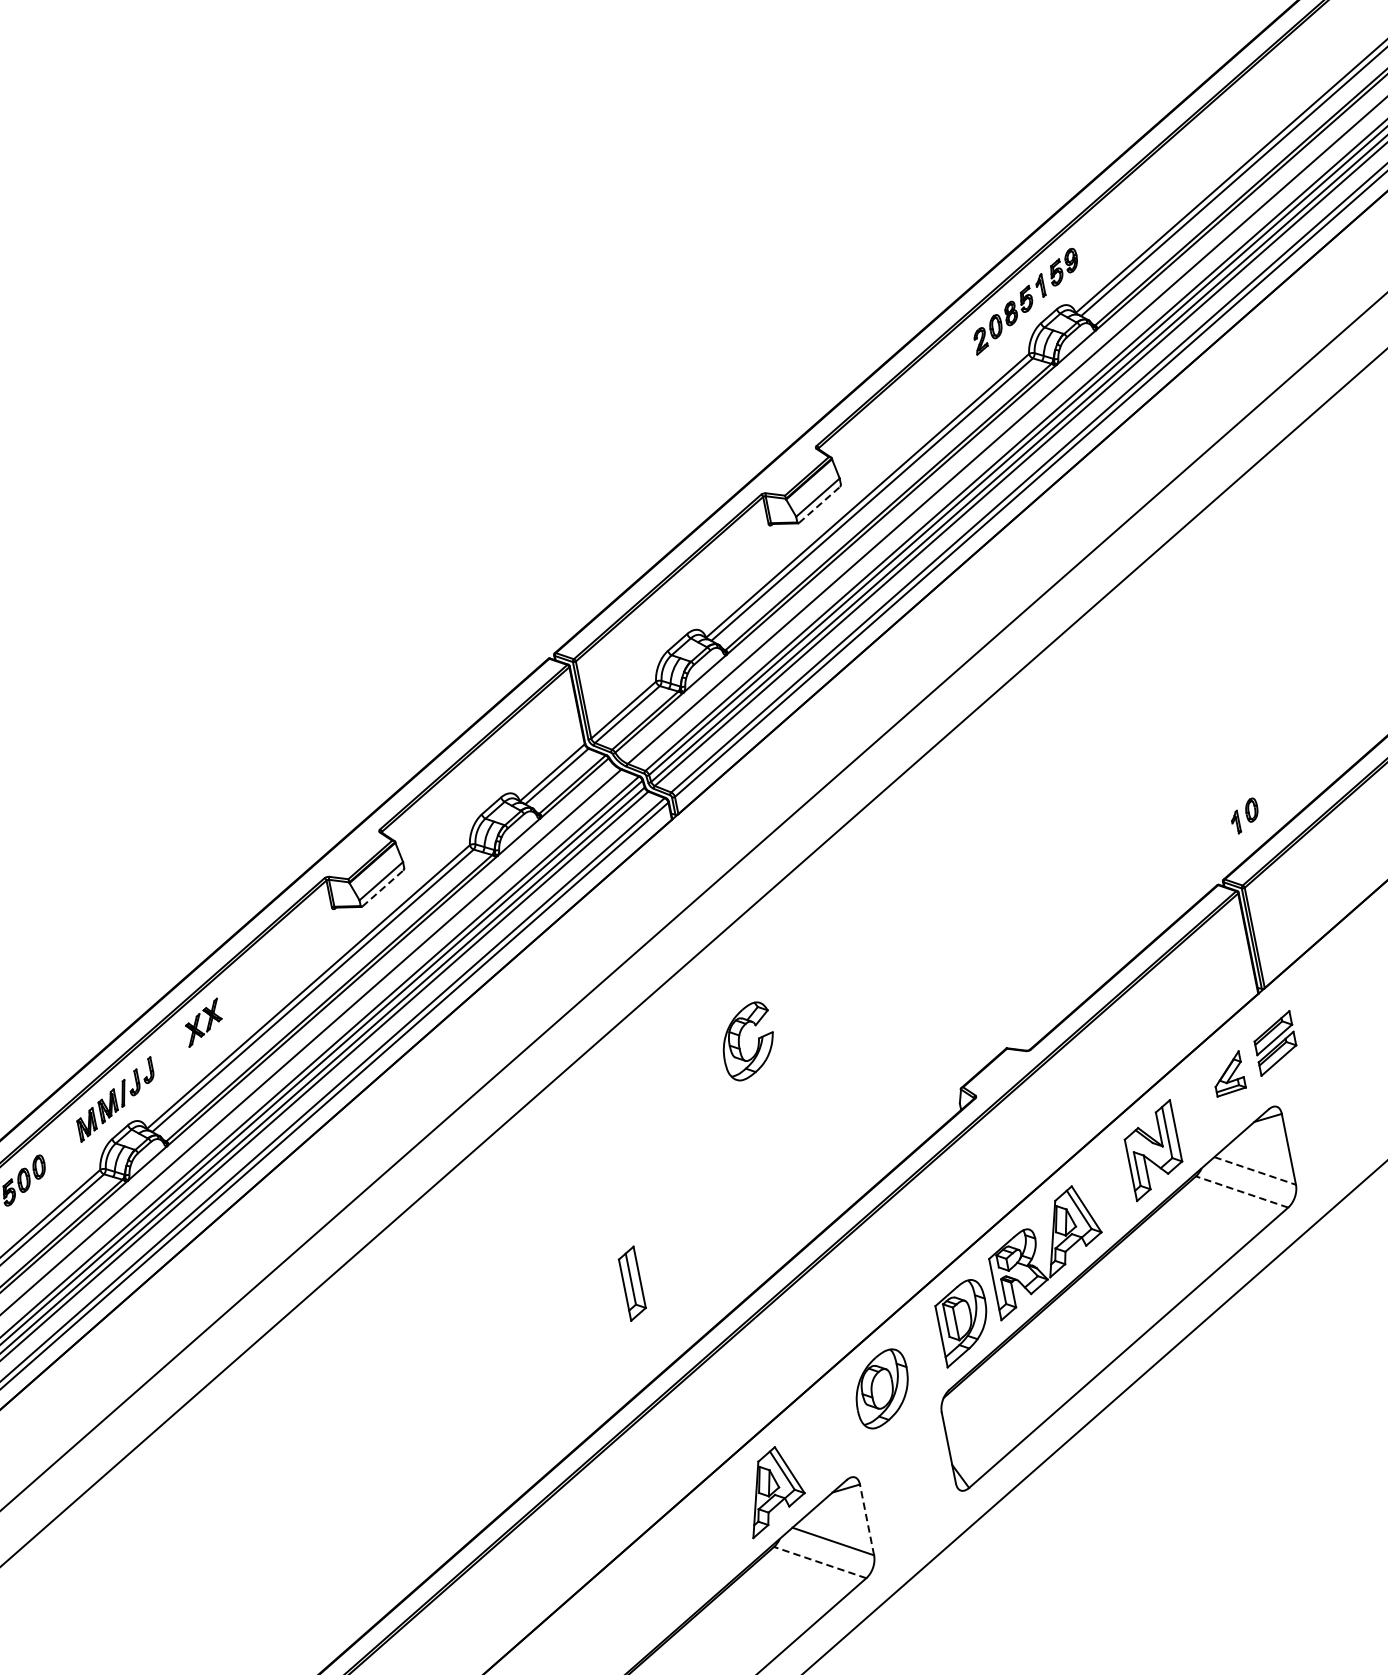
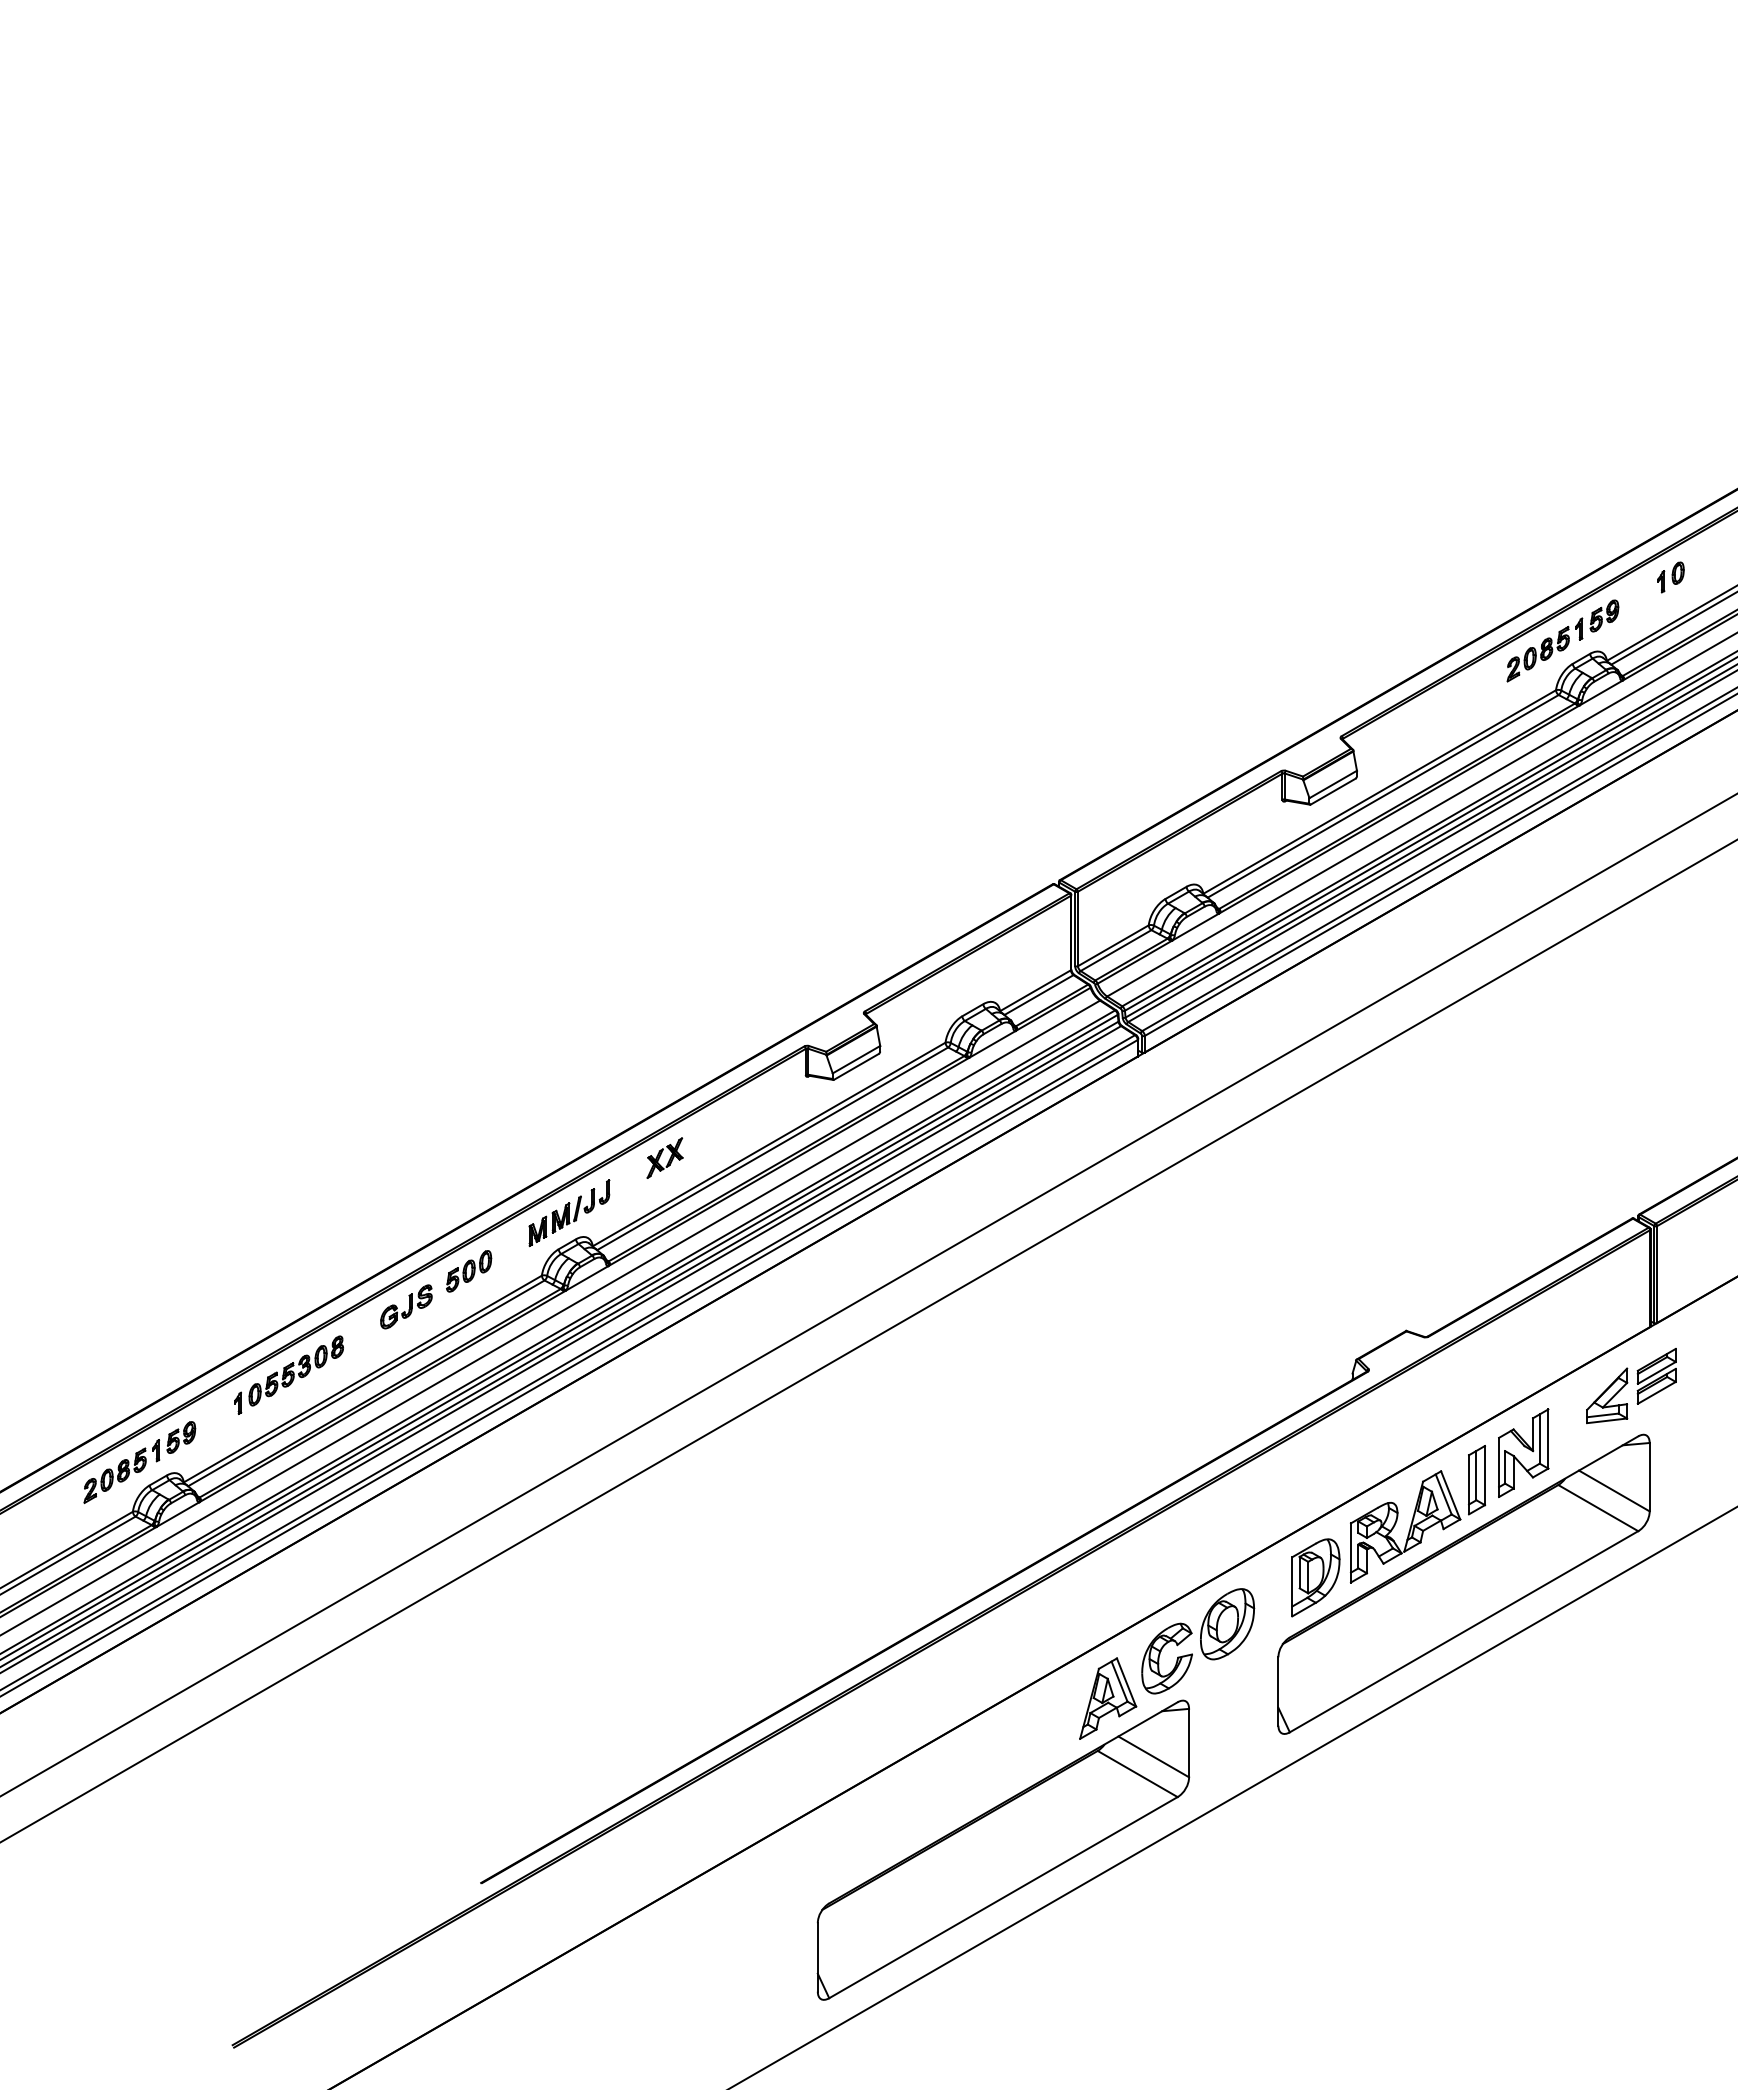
line: (819, 504) -> (1333, 791), dashed -> solid
part: (1244, 816) -> (1670, 577), moved
line: (382, 888) -> (856, 1066), dashed -> solid
part: (739, 1042) -> (1159, 1658), moved
part: (1228, 1073) -> (1607, 1395), size x1.43
line: (1255, 1171) -> (1614, 1491), dashed -> solid
line: (1241, 1191) -> (1597, 1507), dashed -> solid
part: (632, 1283) -> (1477, 1480), moved
line: (867, 1519) -> (1189, 1742), dashed -> solid
line: (819, 1562) -> (1137, 1773), dashed -> solid

